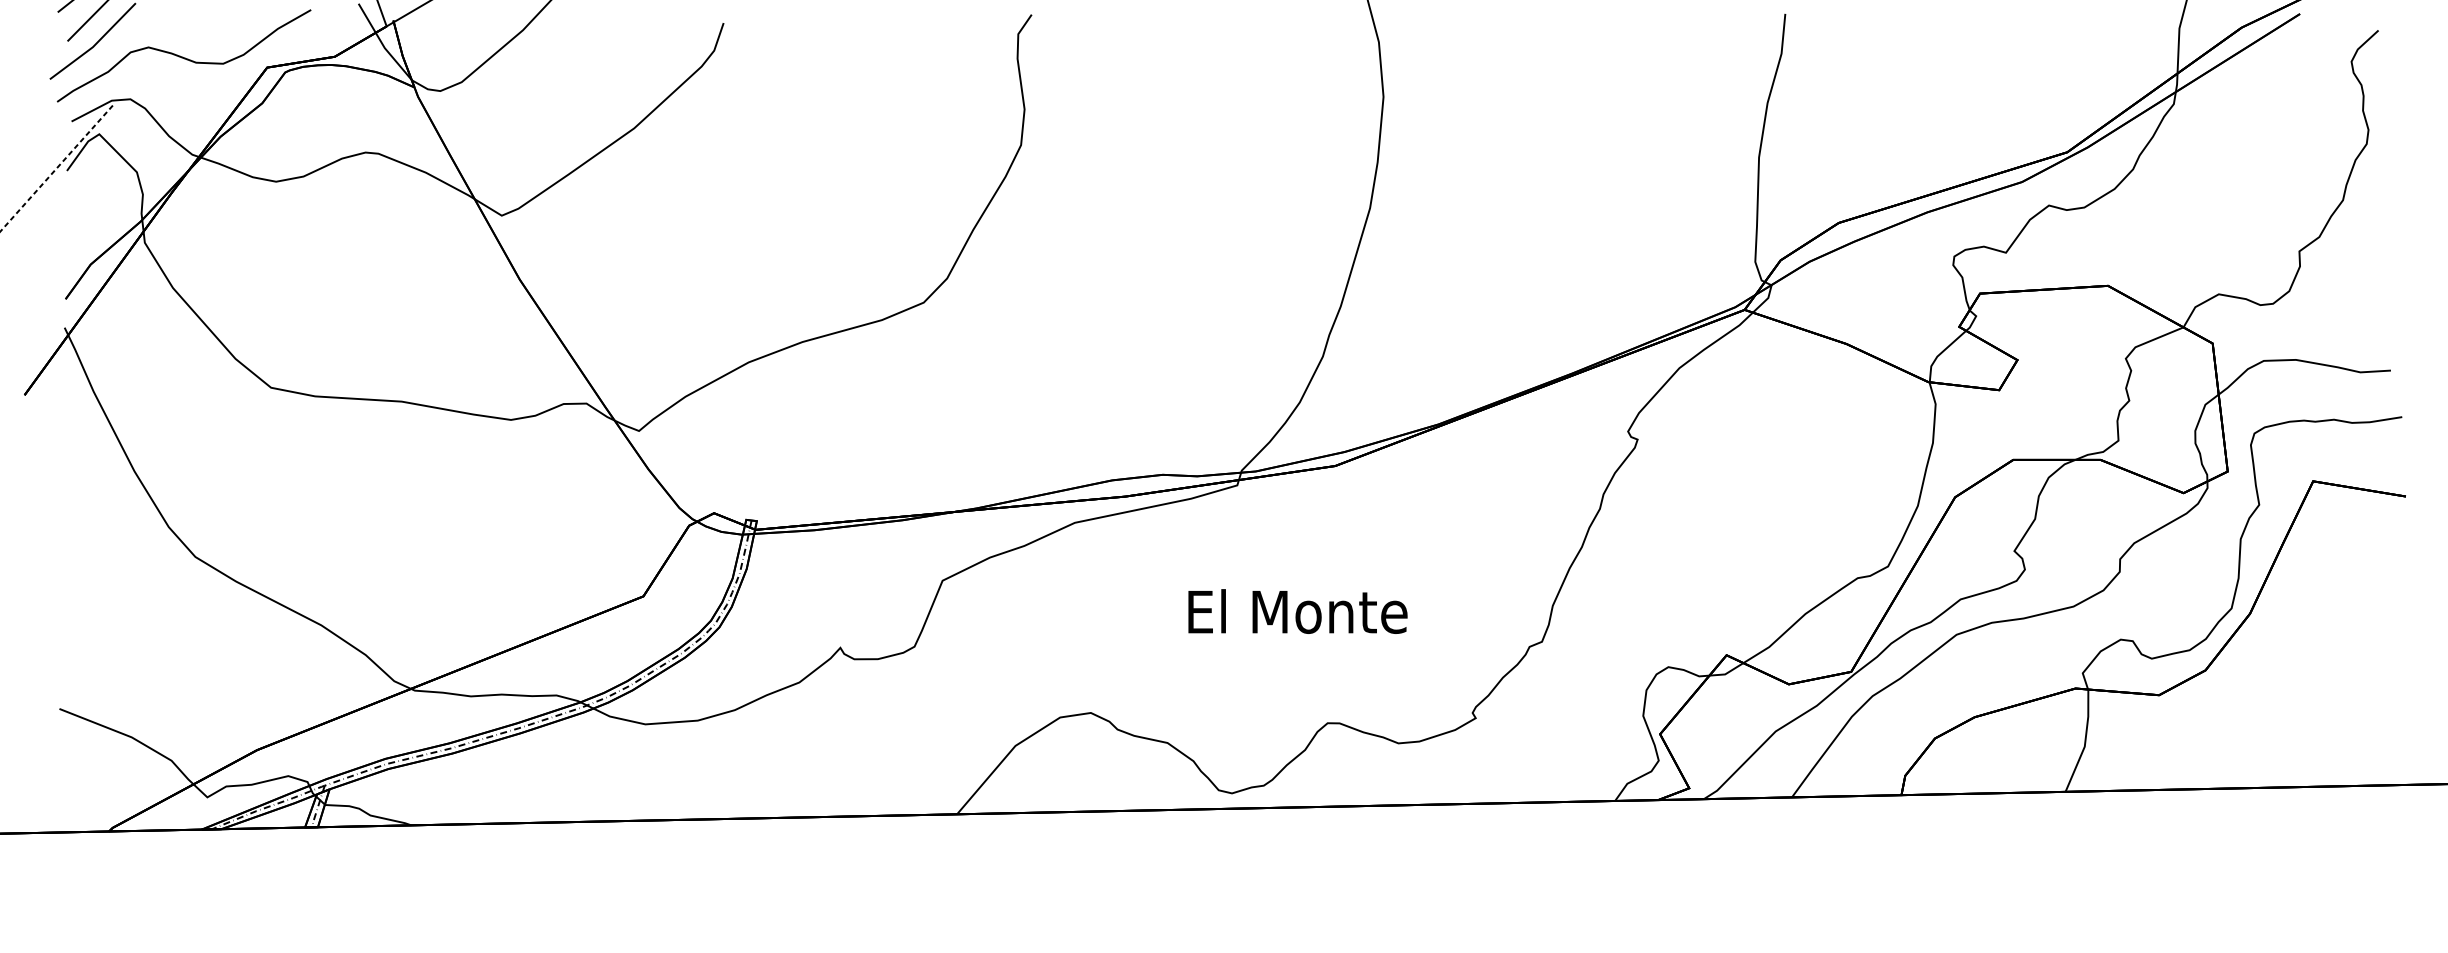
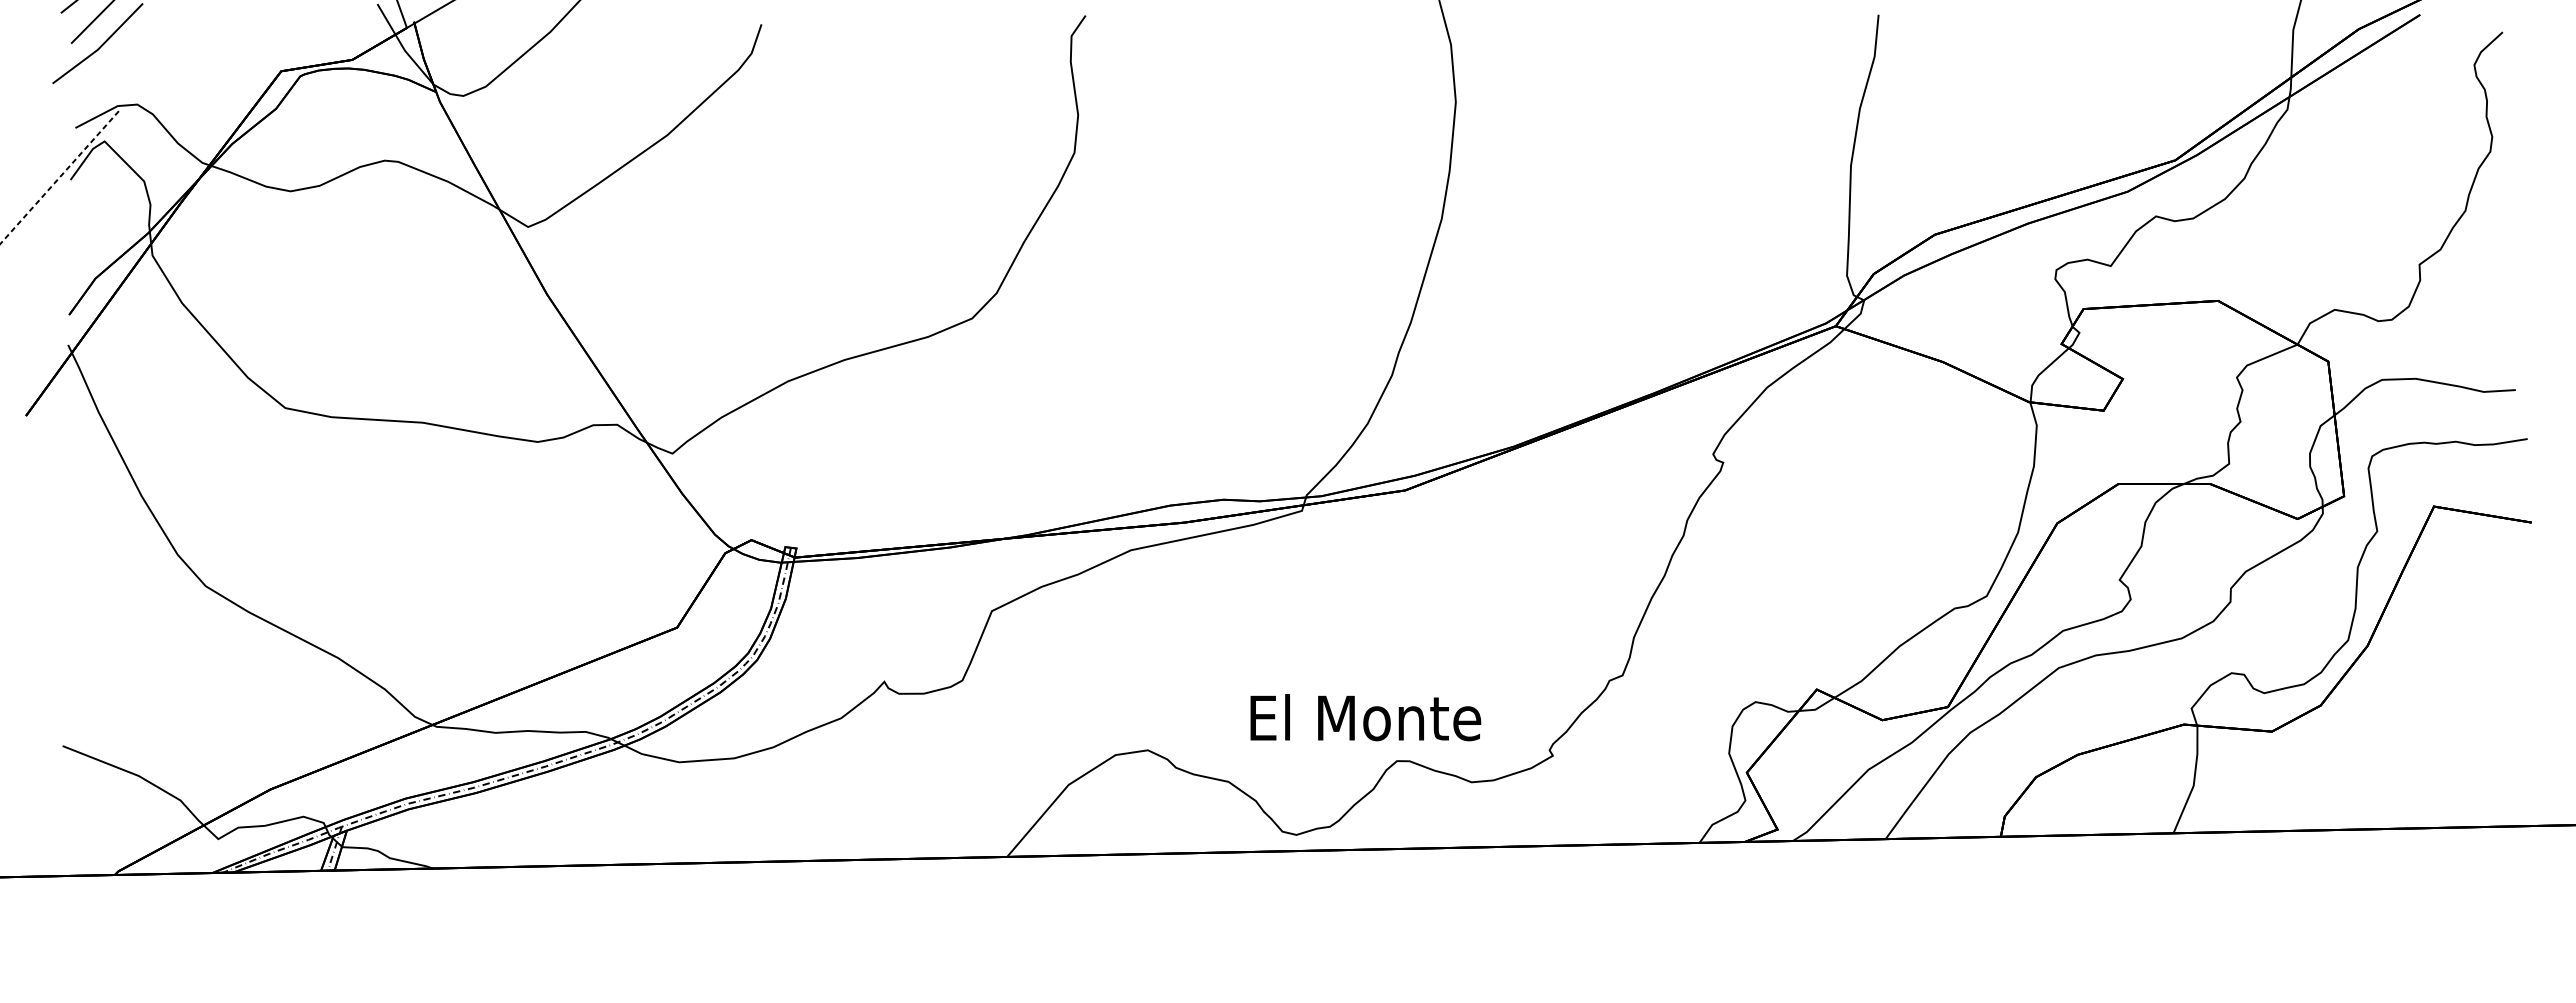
curve: (182, 56) -> (192, 59), removed
text: (1297, 611) -> (1365, 717), moved

